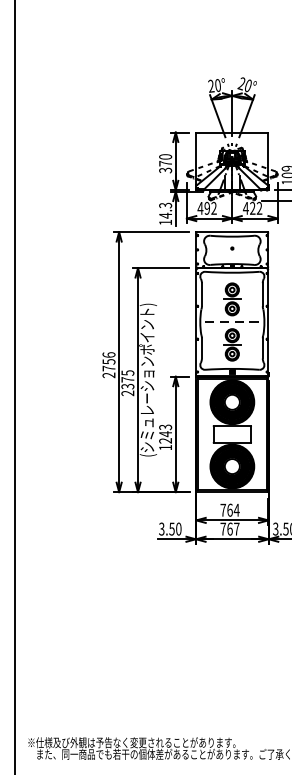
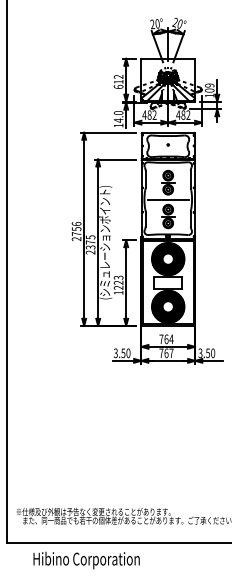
text: (165, 163) -> (118, 81), 370 -> 612
text: (165, 206) -> (118, 113), 14.3 -> 14.0
text: (207, 207) -> (149, 114), 492 -> 482
text: (252, 207) -> (183, 114), 422 -> 482
line: (232, 321) -> (168, 199), dashed -> solid
text: (165, 433) -> (118, 282), 1243 -> 1223

